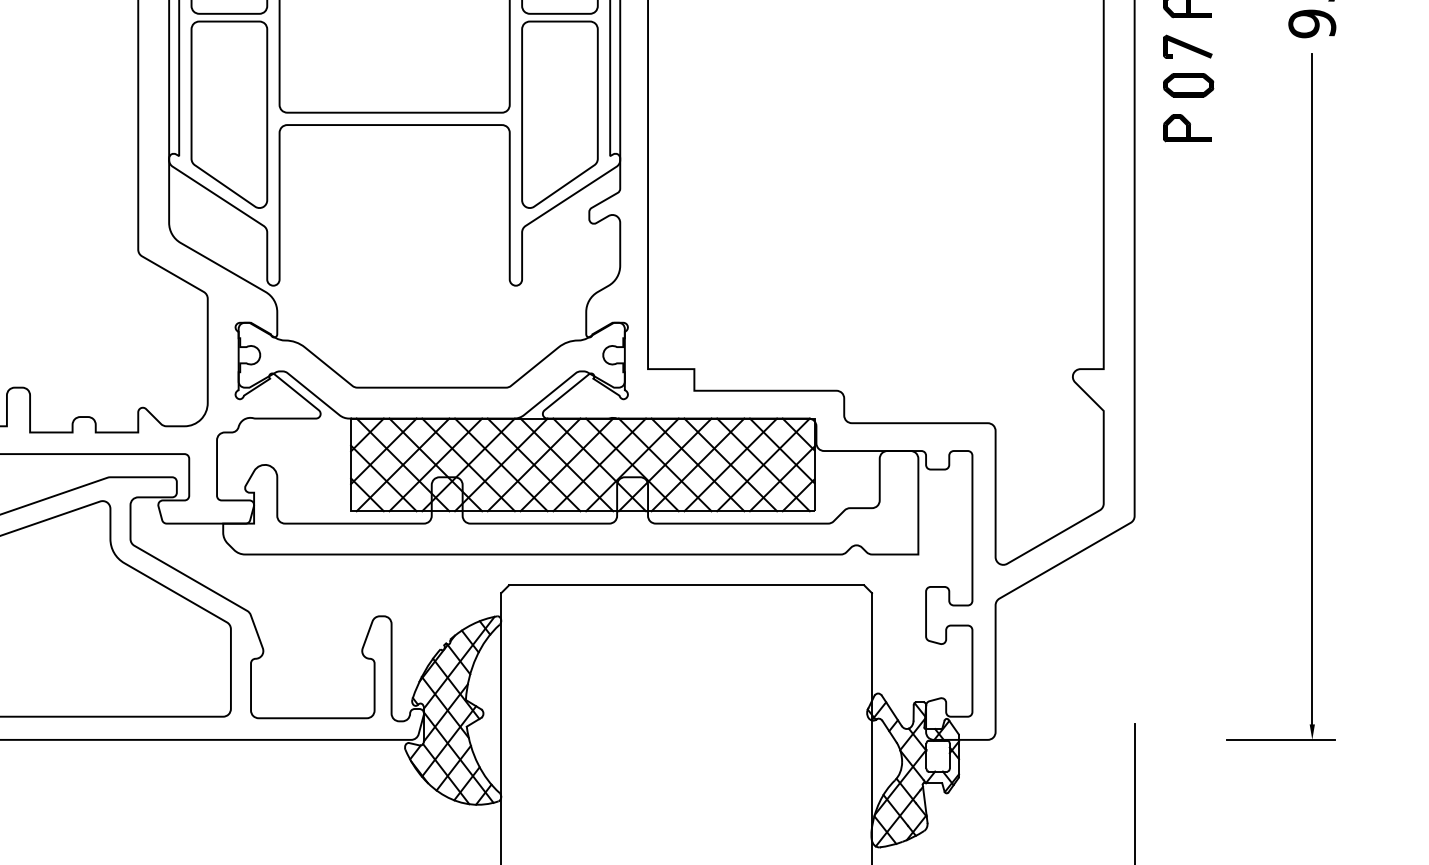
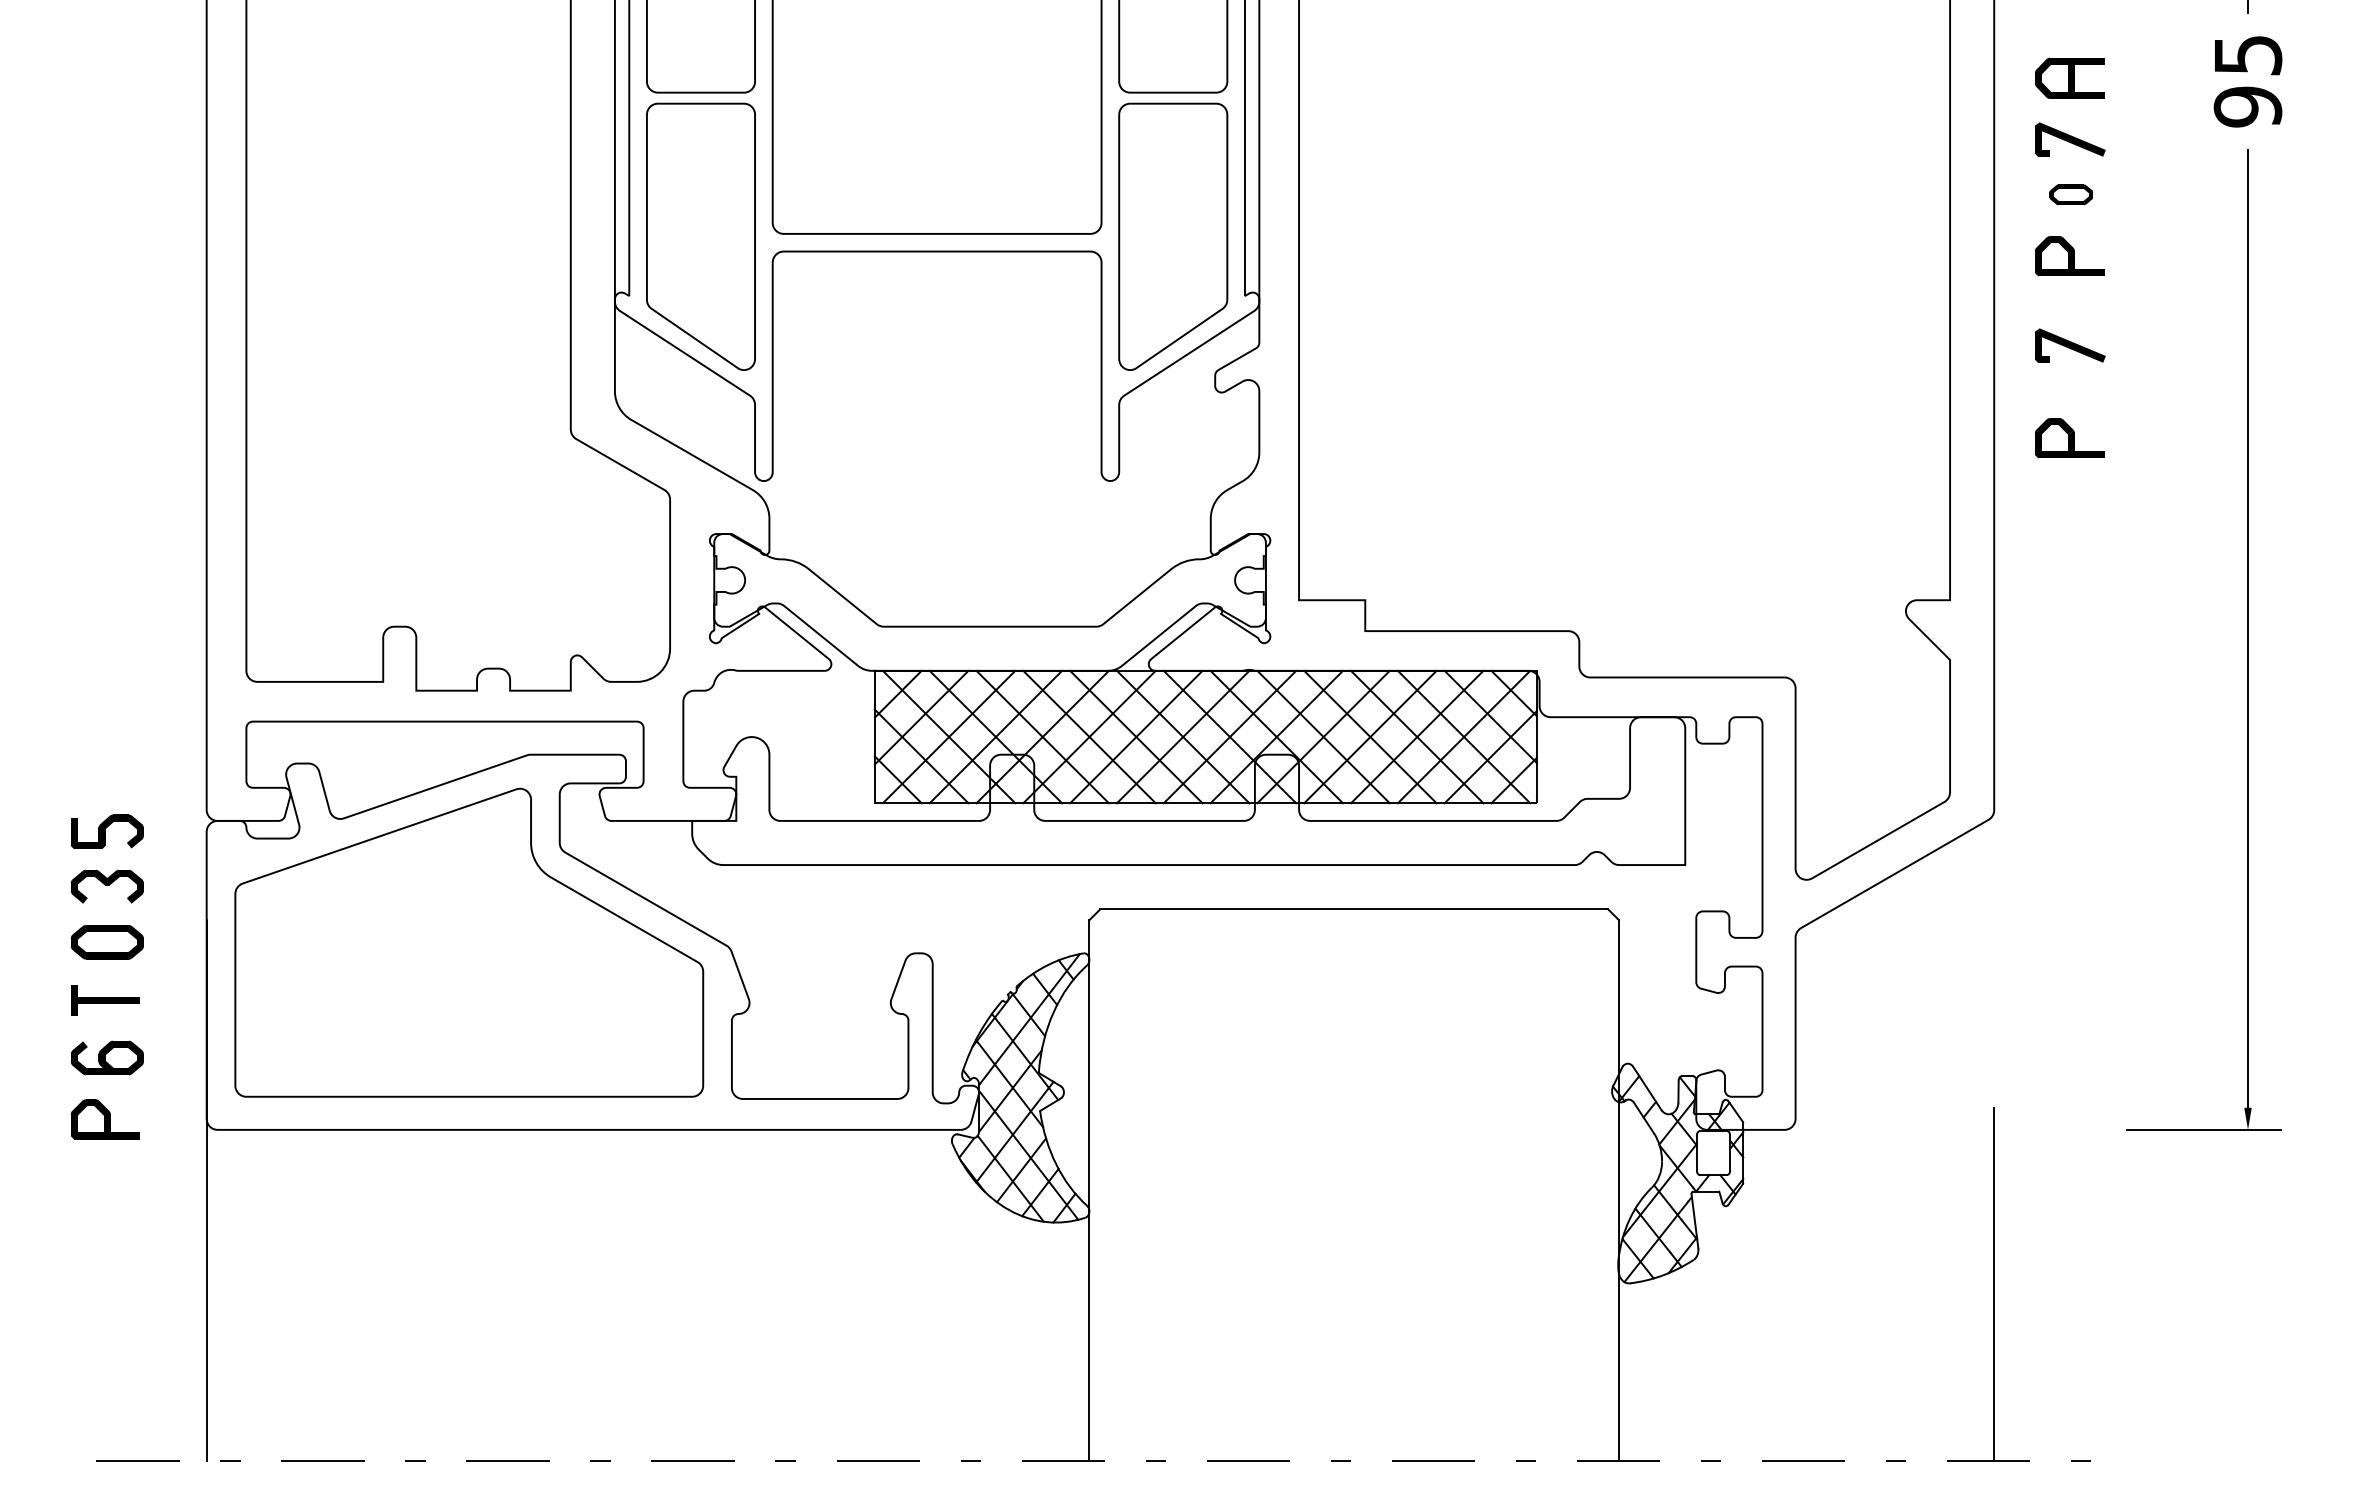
part: (1188, 85) -> (2070, 194), size x0.6
part: (1188, 190) -> (2070, 345), added
part: (1187, 255) -> (2069, 438), added

